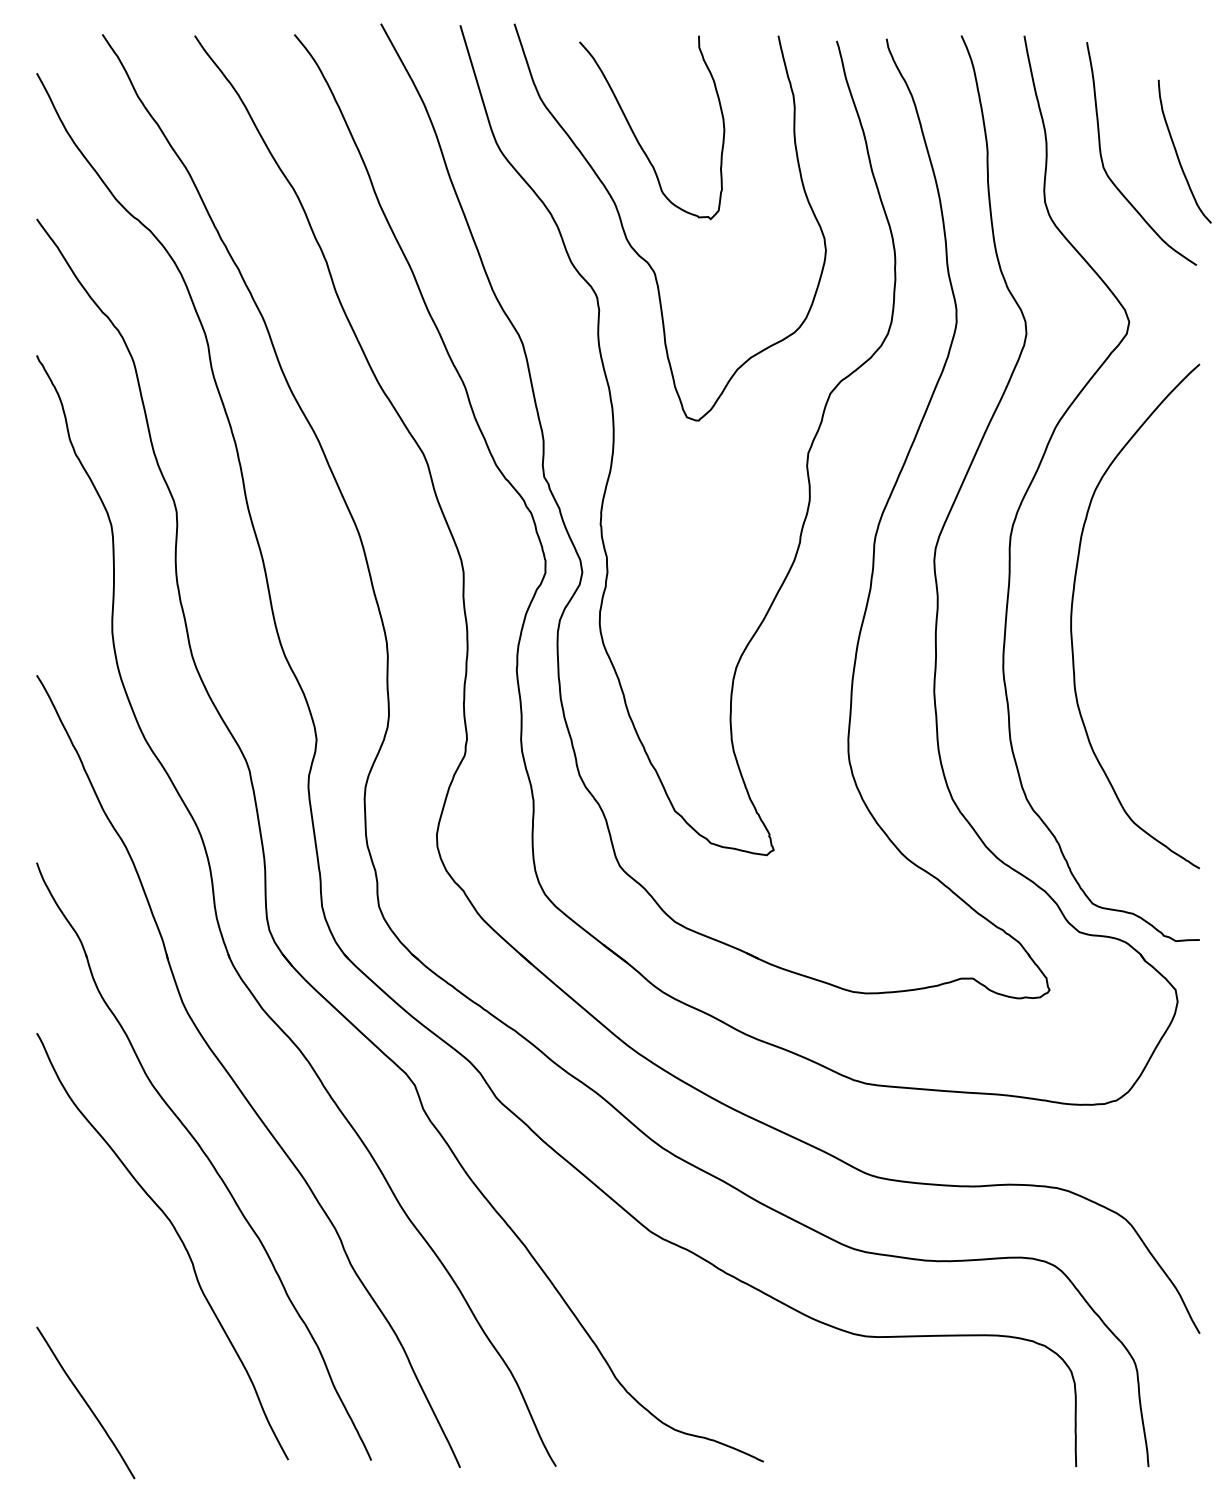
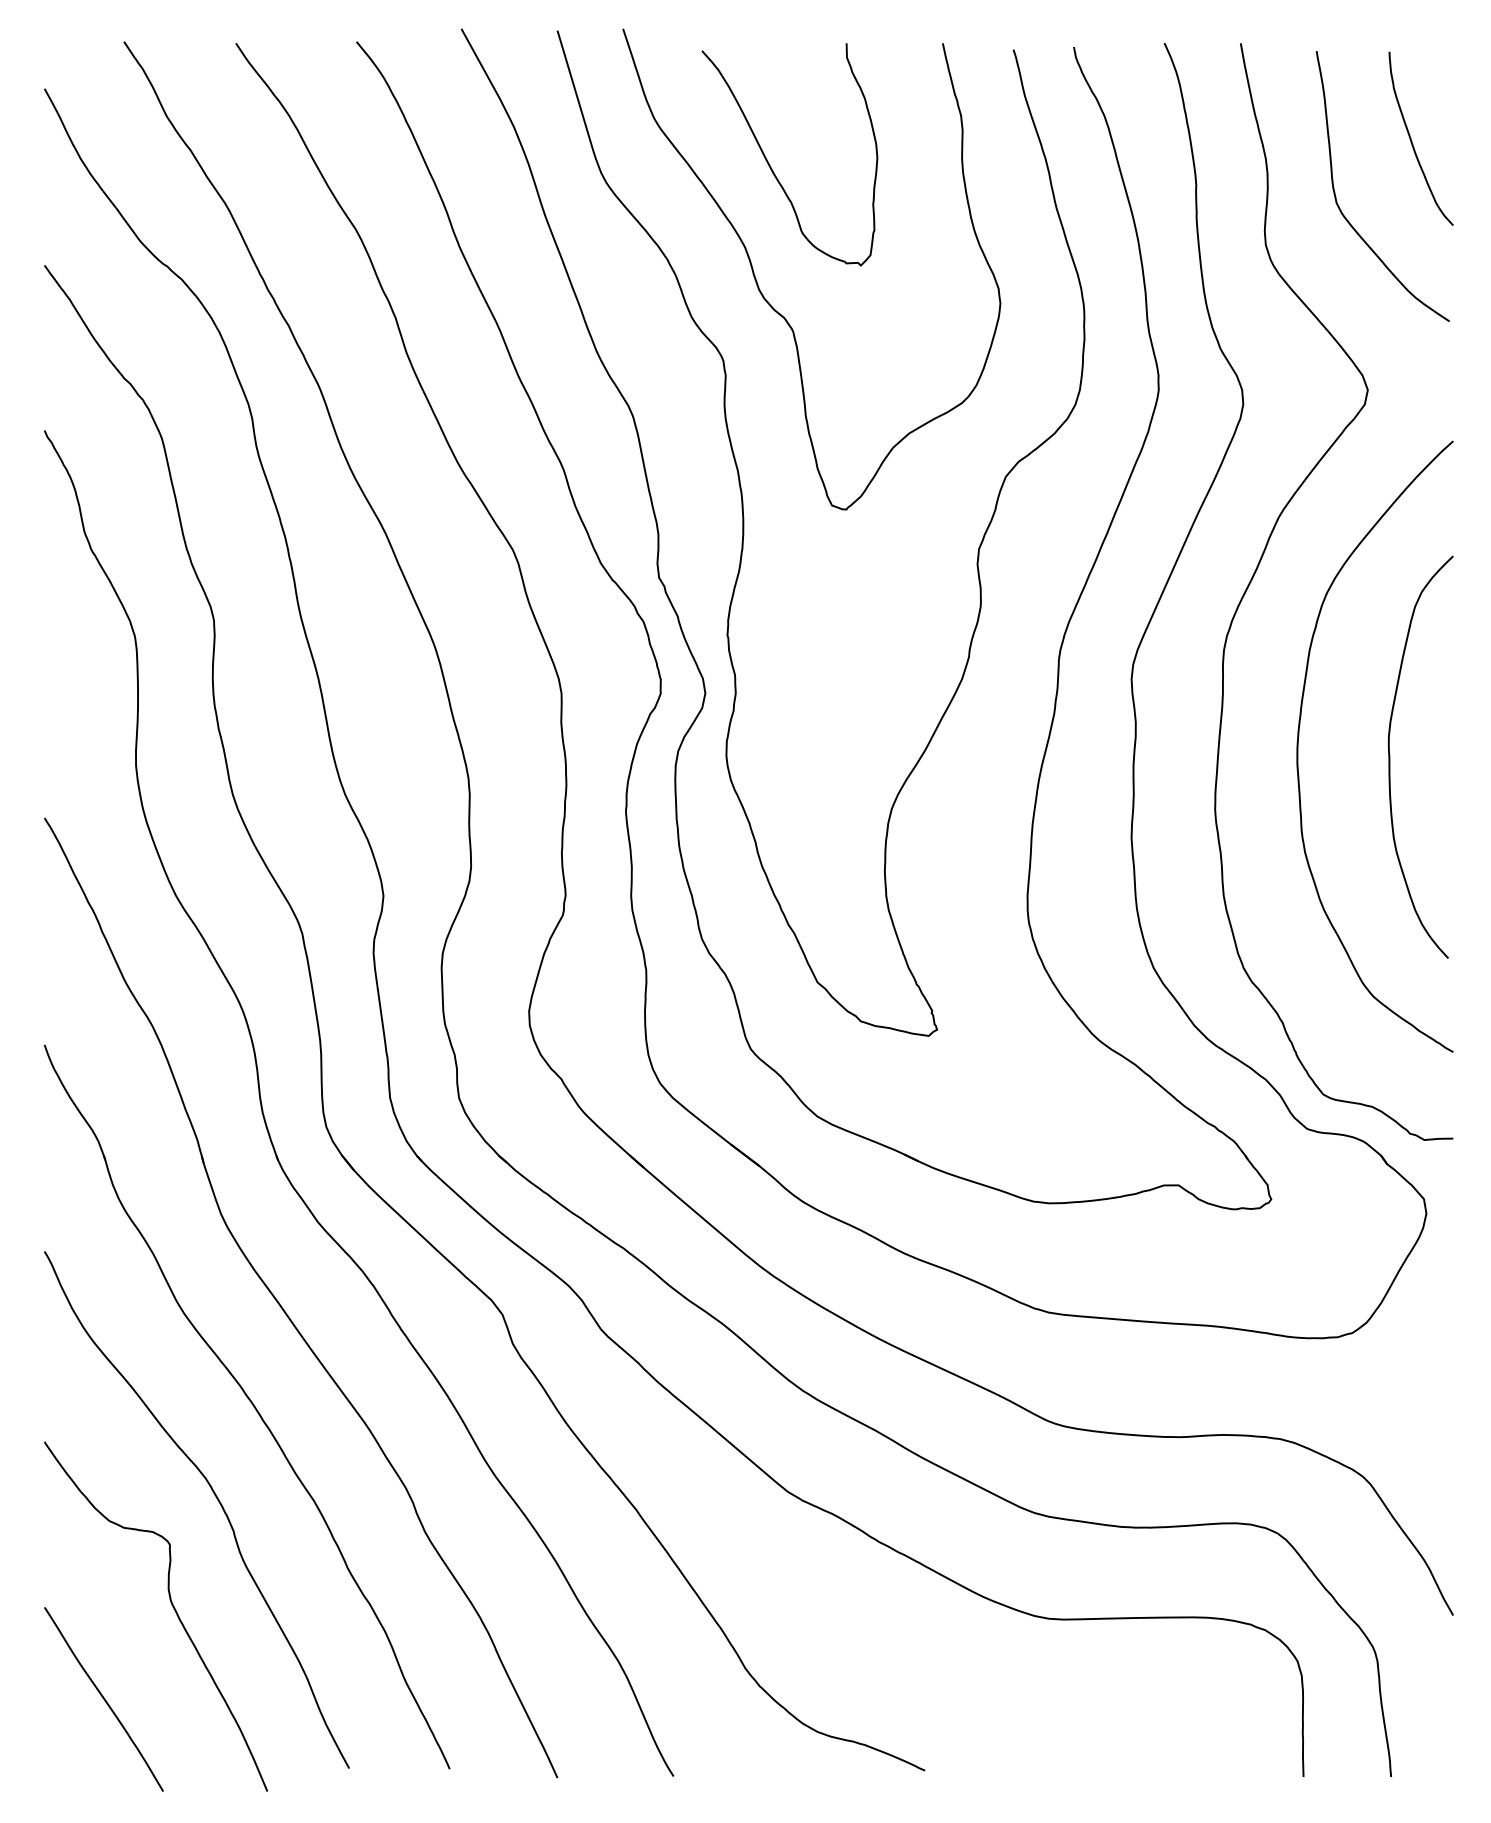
curve: (1177, 153) -> (1412, 141), moved
curve: (1148, 624) -> (1390, 756), added
curve: (142, 1327) -> (172, 1607), added

